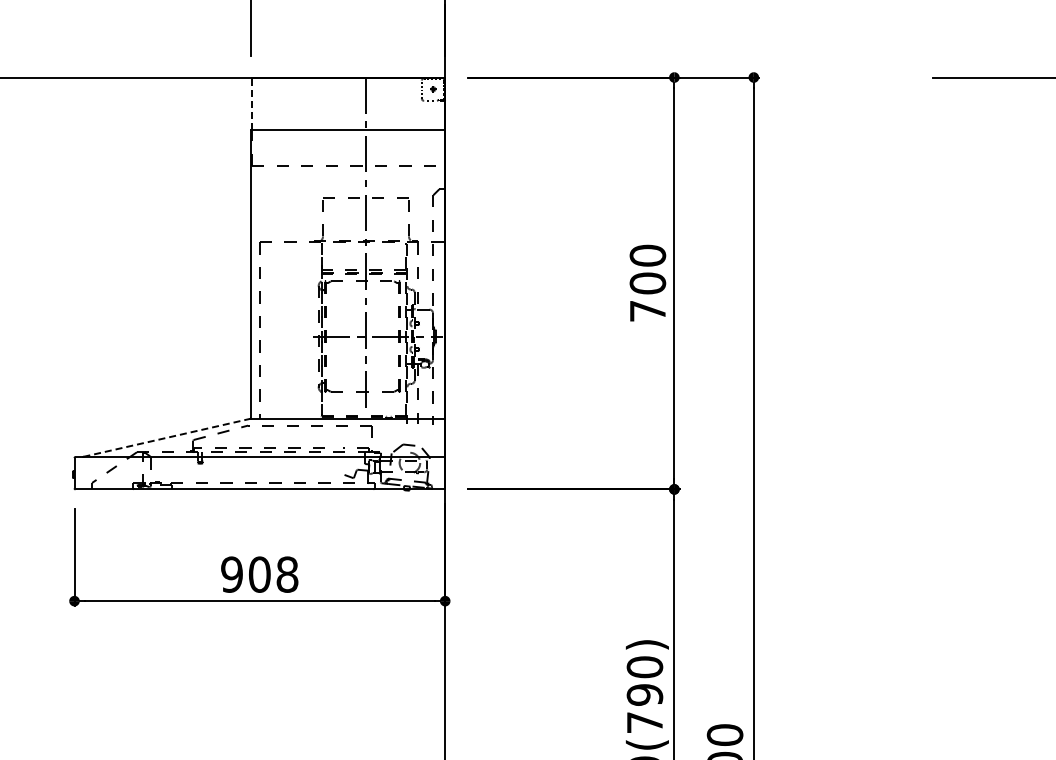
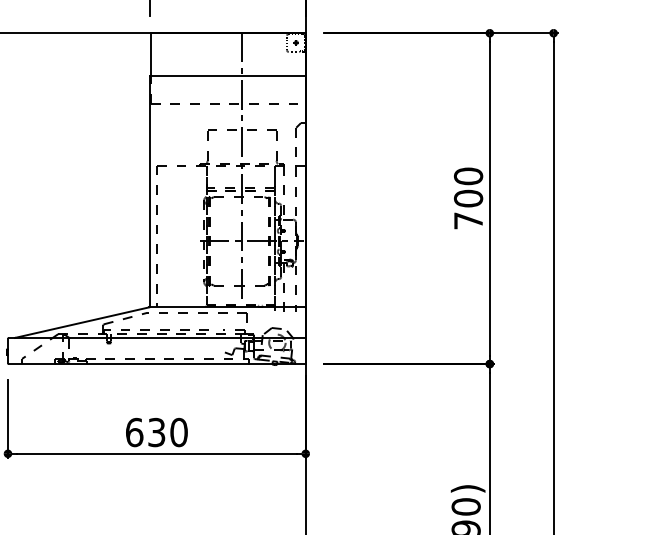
line: (252, 103) -> (150, 54), dashed -> solid
line: (166, 437) -> (81, 322), dashed -> solid
text: (259, 574) -> (156, 432), 908 -> 630

